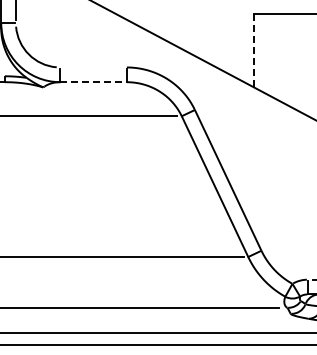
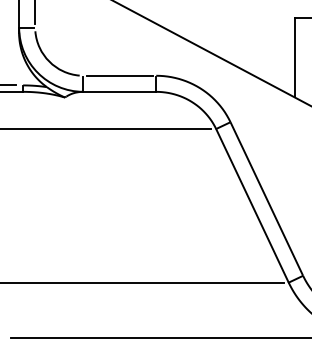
line: (253, 50) -> (294, 57), dashed -> solid
line: (93, 67) -> (119, 75), added
line: (94, 82) -> (120, 92), dashed -> solid

